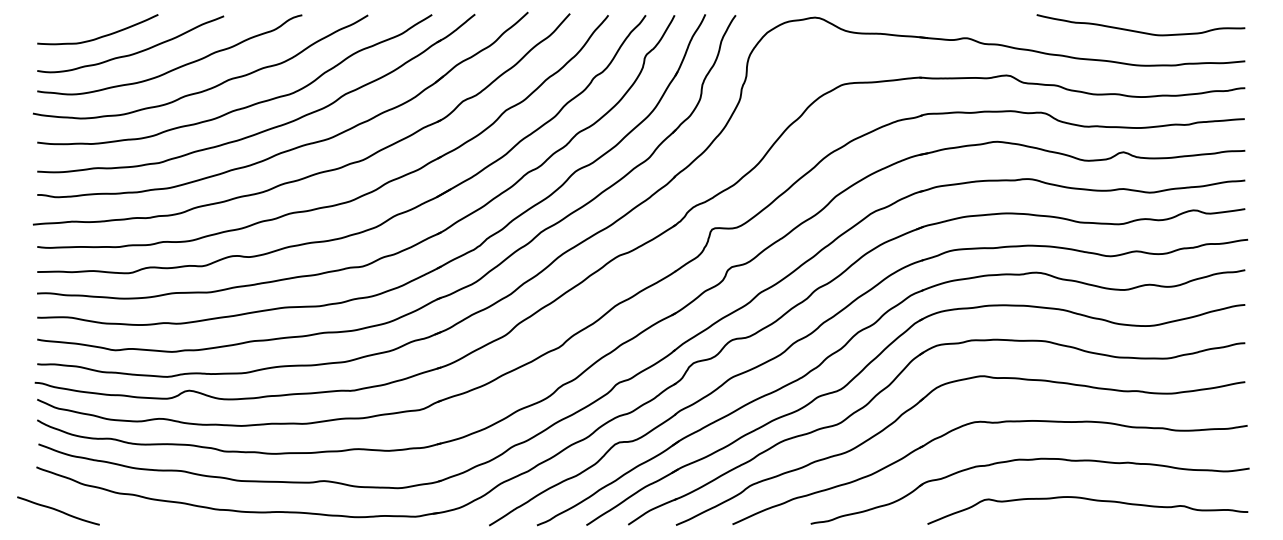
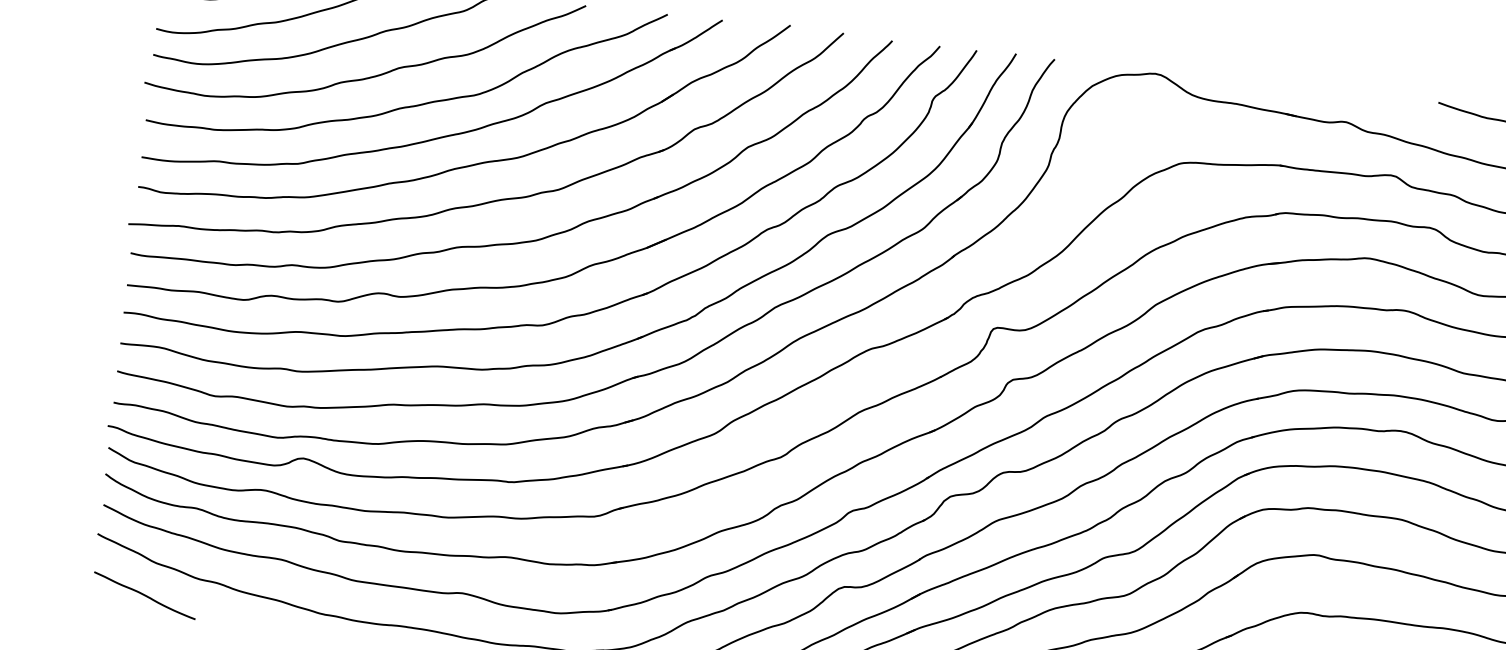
curve: (58, 510) -> (144, 595), moved

